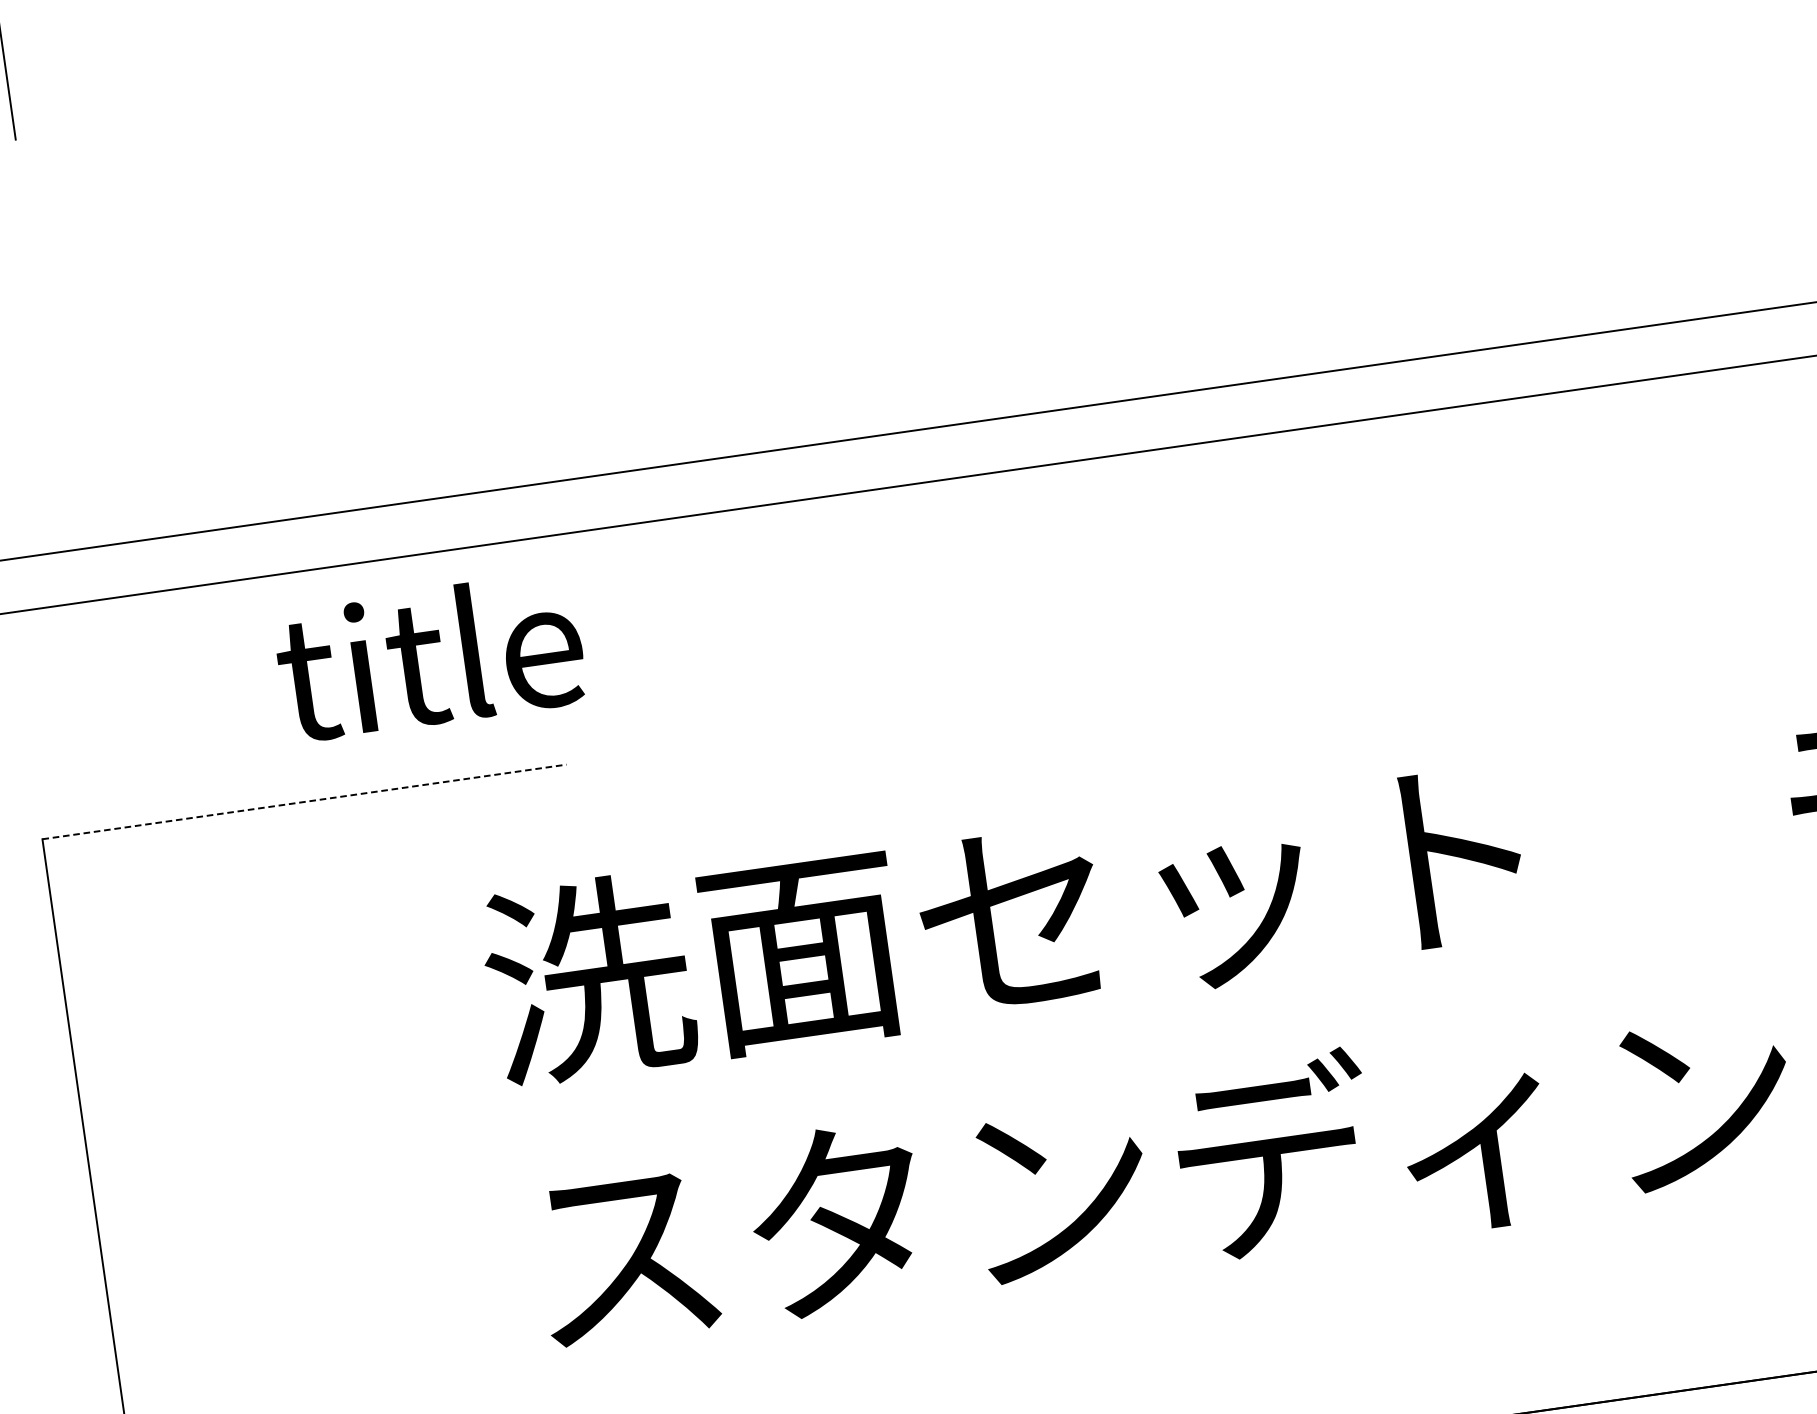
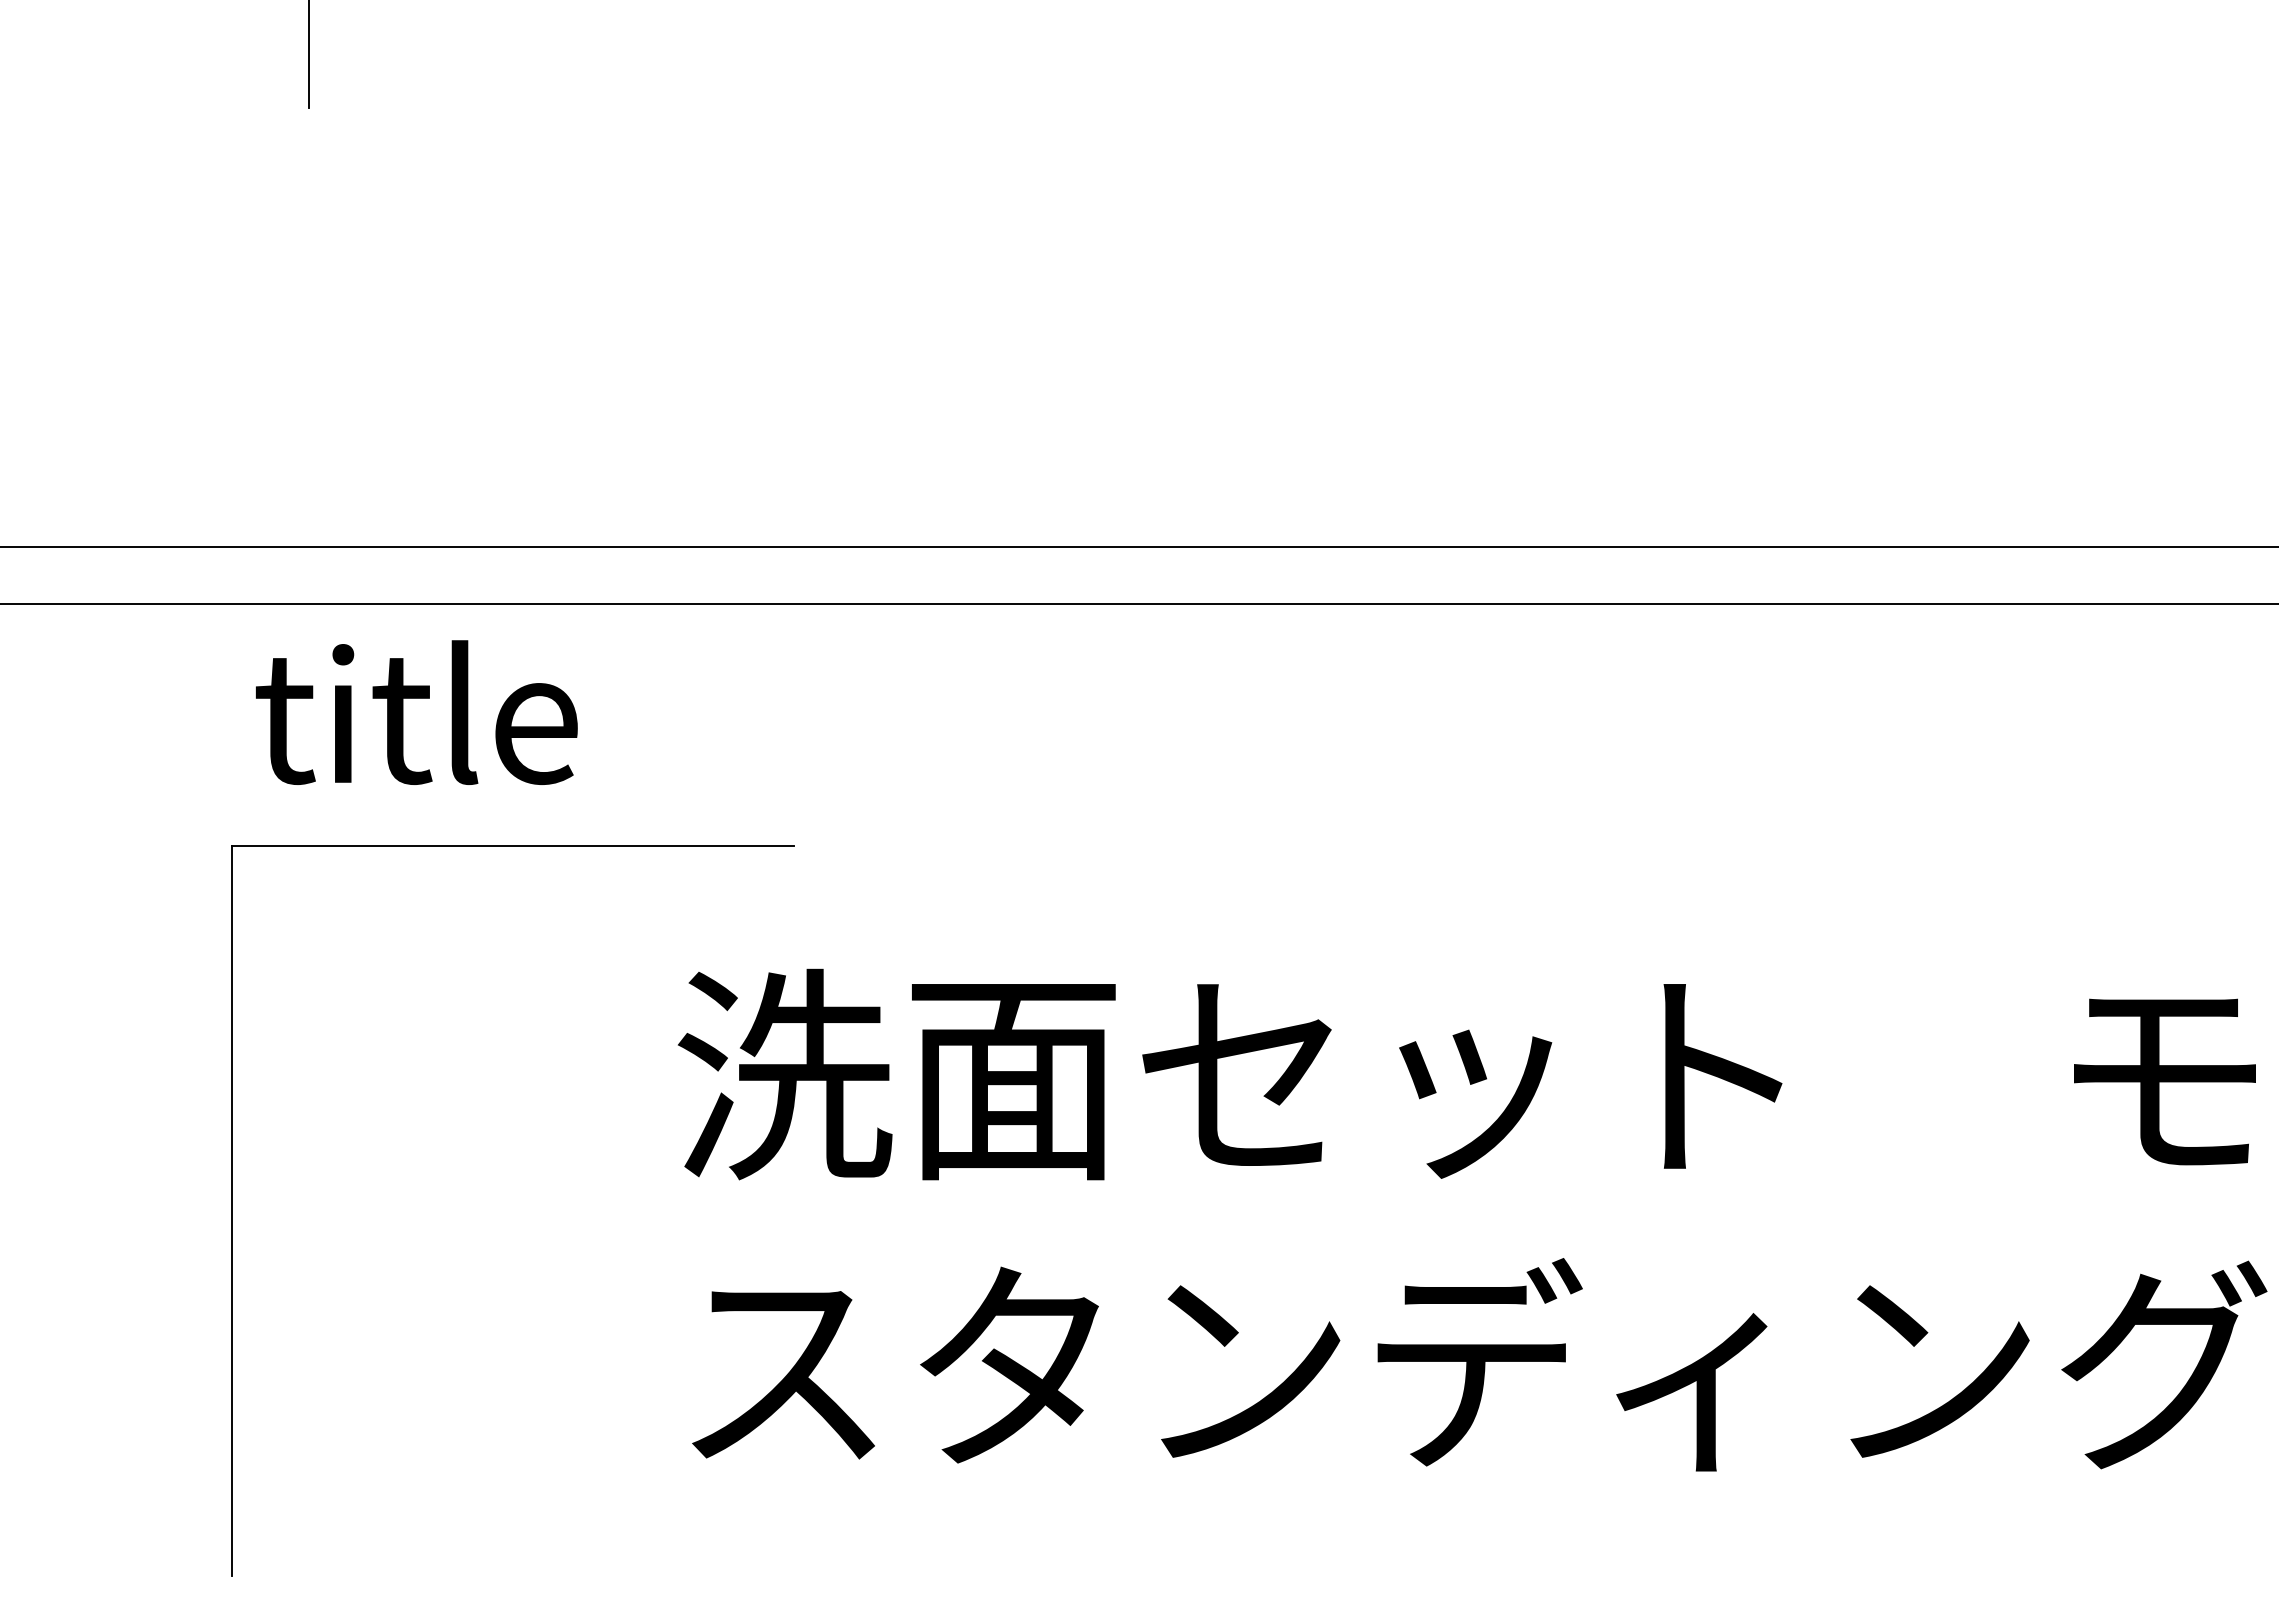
text: (429, 656) -> (416, 712), moved
line: (304, 802) -> (513, 846), dashed -> solid

